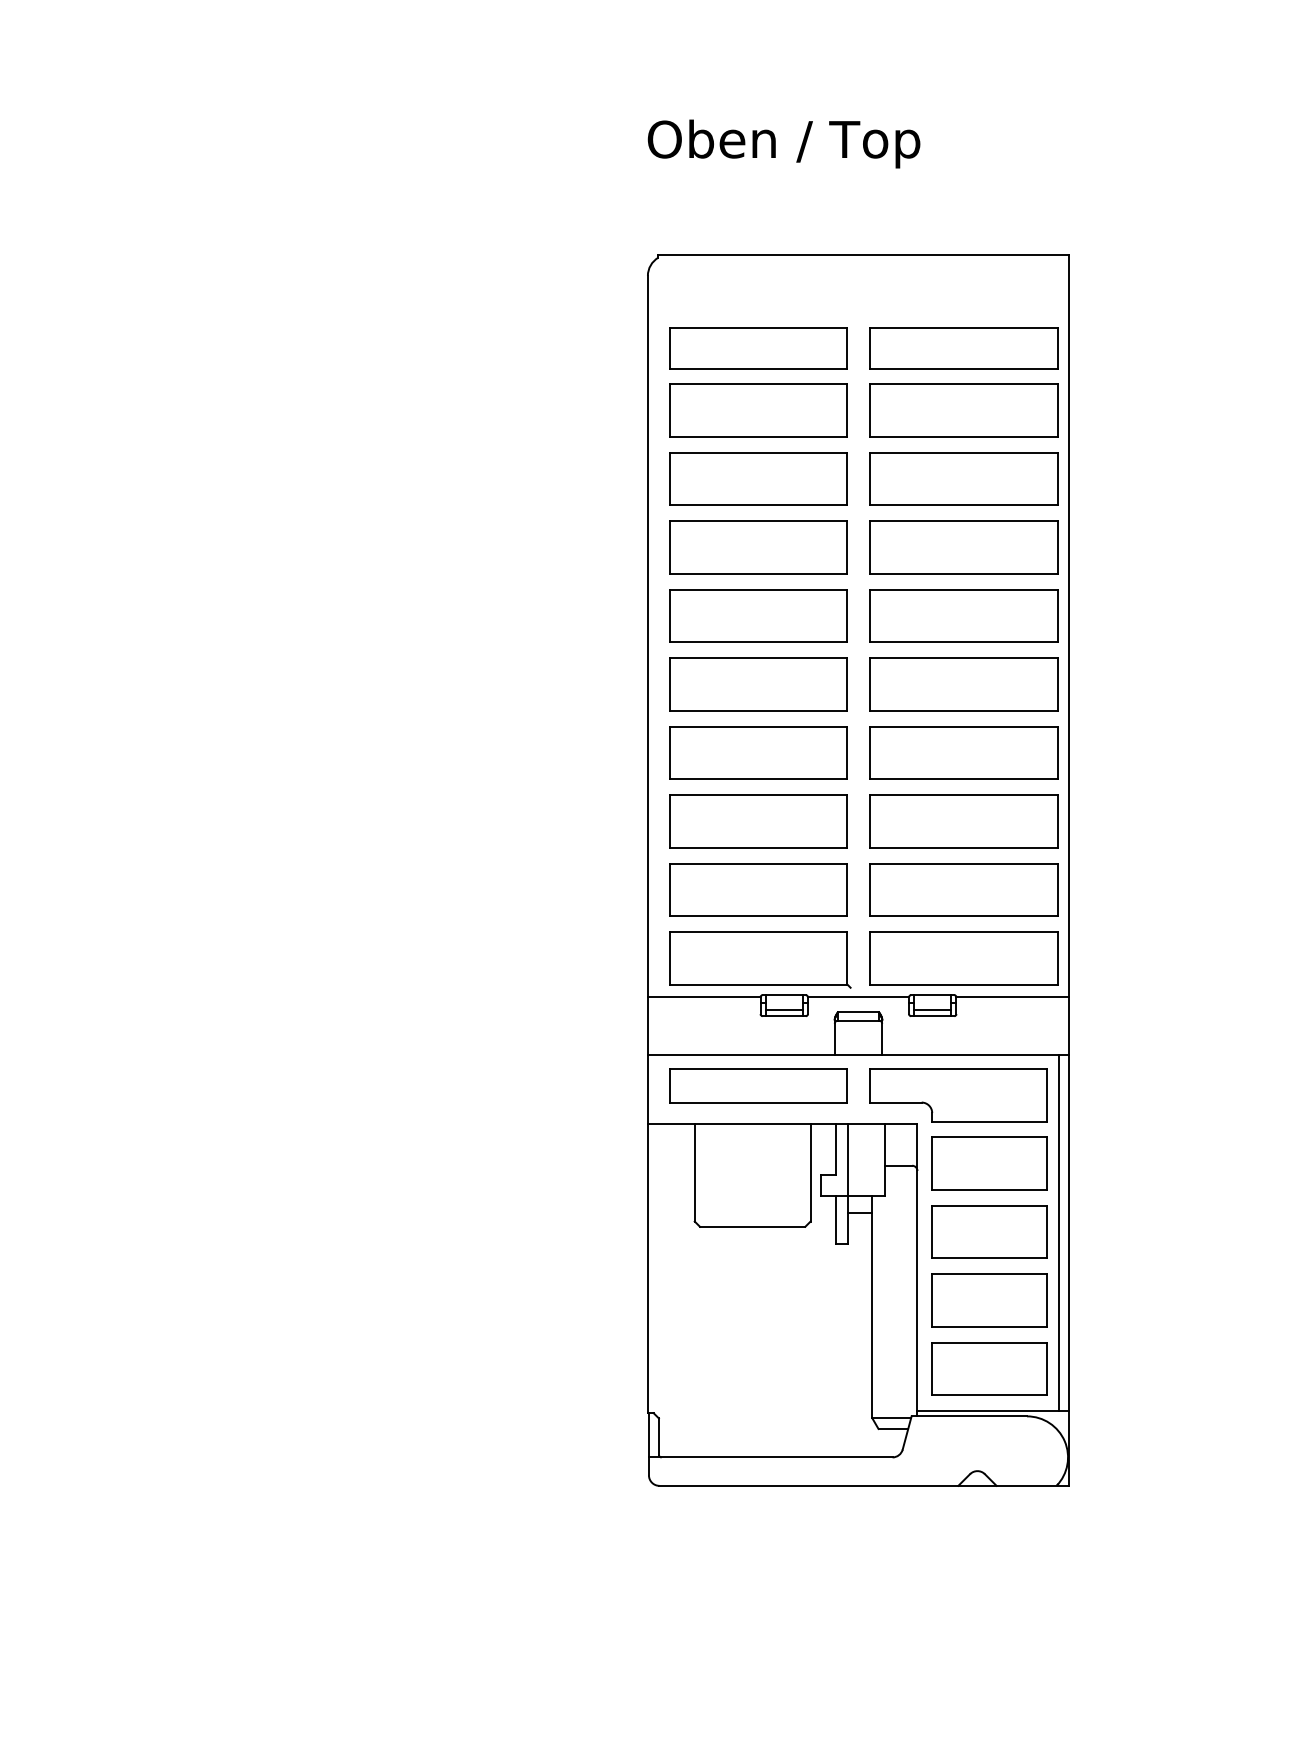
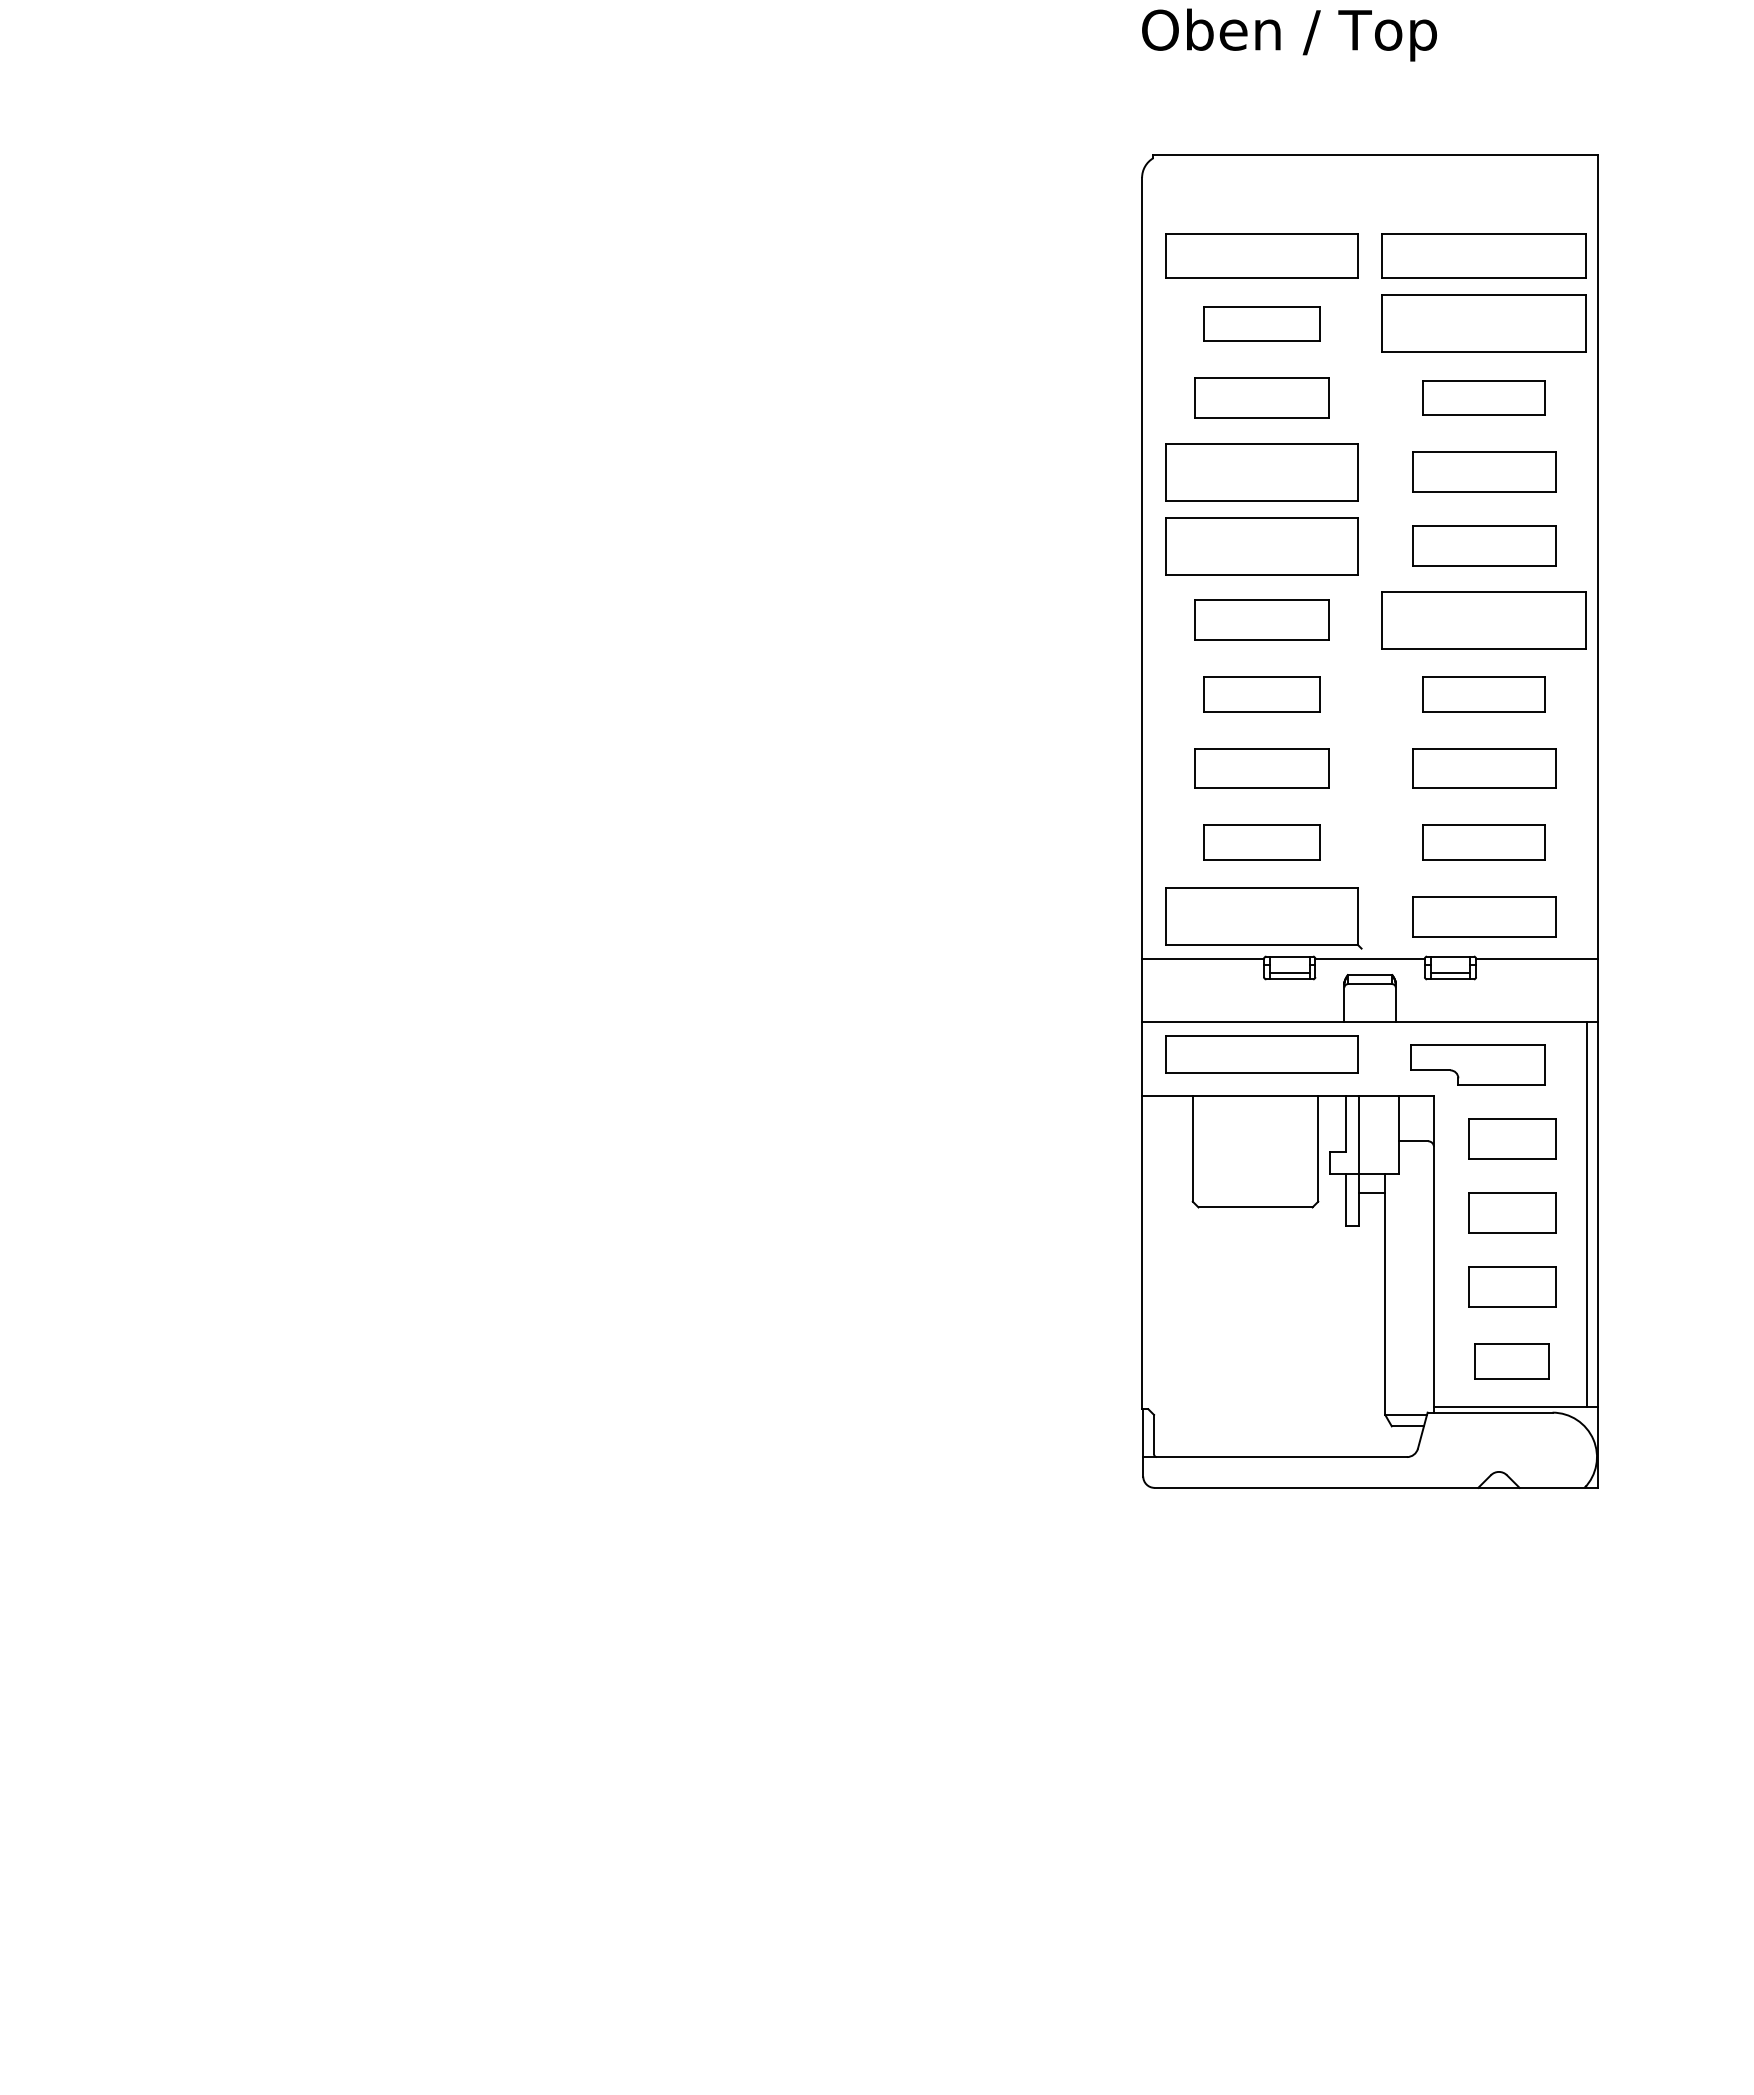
part: (758, 410) -> (1261, 323), size x0.6
part: (758, 478) -> (1261, 397), size x0.7
part: (963, 478) -> (1483, 397), size x0.6
part: (963, 548) -> (1483, 472), size x0.7
part: (963, 616) -> (1483, 546), size x0.7
part: (758, 684) -> (1261, 620), size x0.7
part: (758, 753) -> (1261, 694), size x0.6
part: (963, 753) -> (1483, 694), size x0.6
part: (758, 821) -> (1261, 768), size x0.7
part: (963, 821) -> (1483, 768), size x0.7
part: (758, 889) -> (1261, 842), size x0.6
part: (963, 889) -> (1483, 842), size x0.6
part: (963, 958) -> (1483, 916), size x0.7
part: (957, 1094) -> (1477, 1064), size x0.7
part: (989, 1164) -> (1511, 1139), size x0.7
part: (989, 1232) -> (1511, 1213), size x0.7
part: (989, 1300) -> (1511, 1287), size x0.7
part: (989, 1369) -> (1511, 1361), size x0.6

